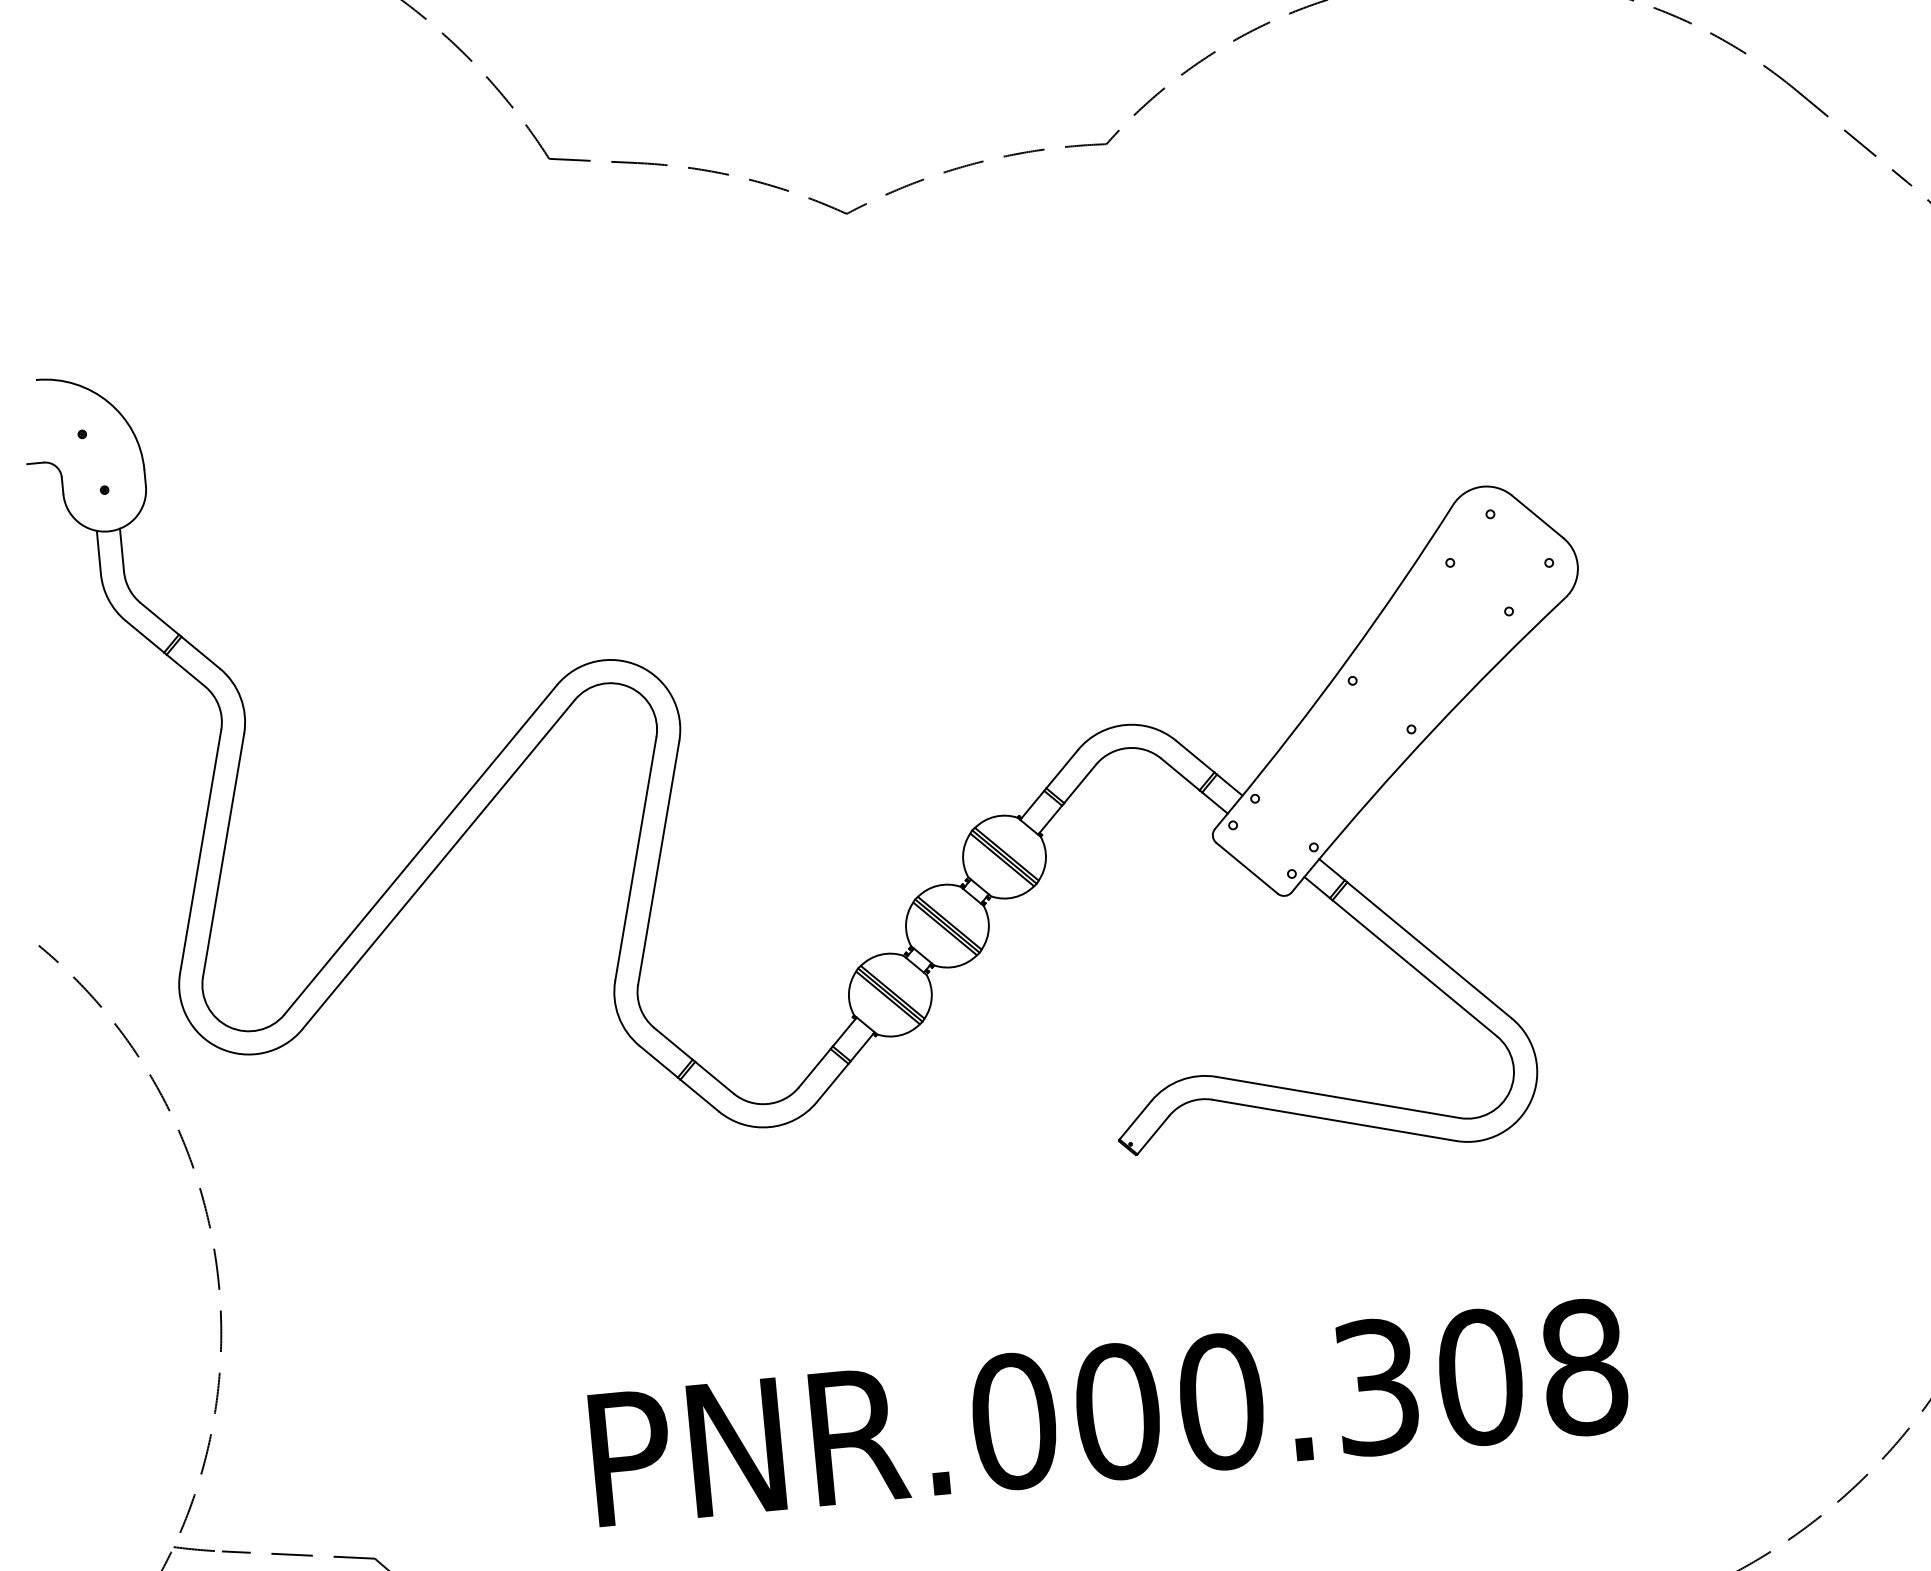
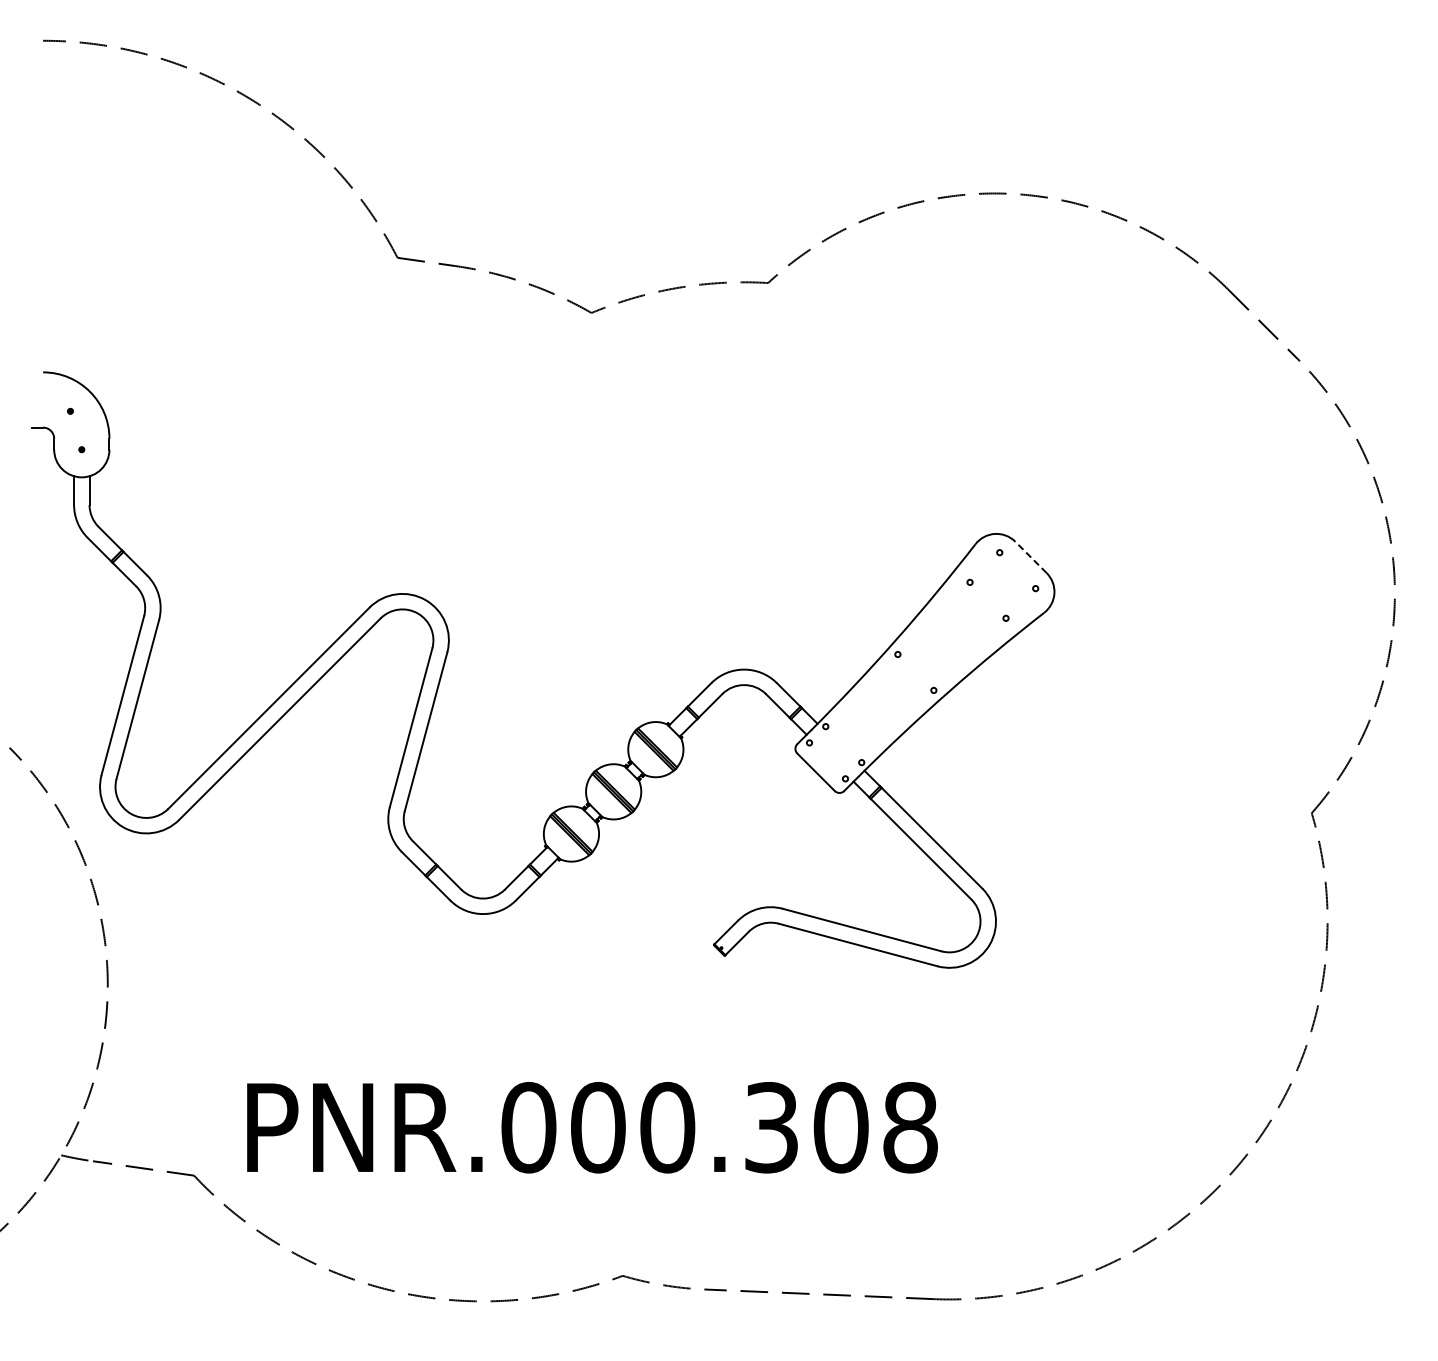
line: (1537, 517) -> (1030, 557), solid -> dashed
text: (1109, 1412) -> (592, 1127), moved

